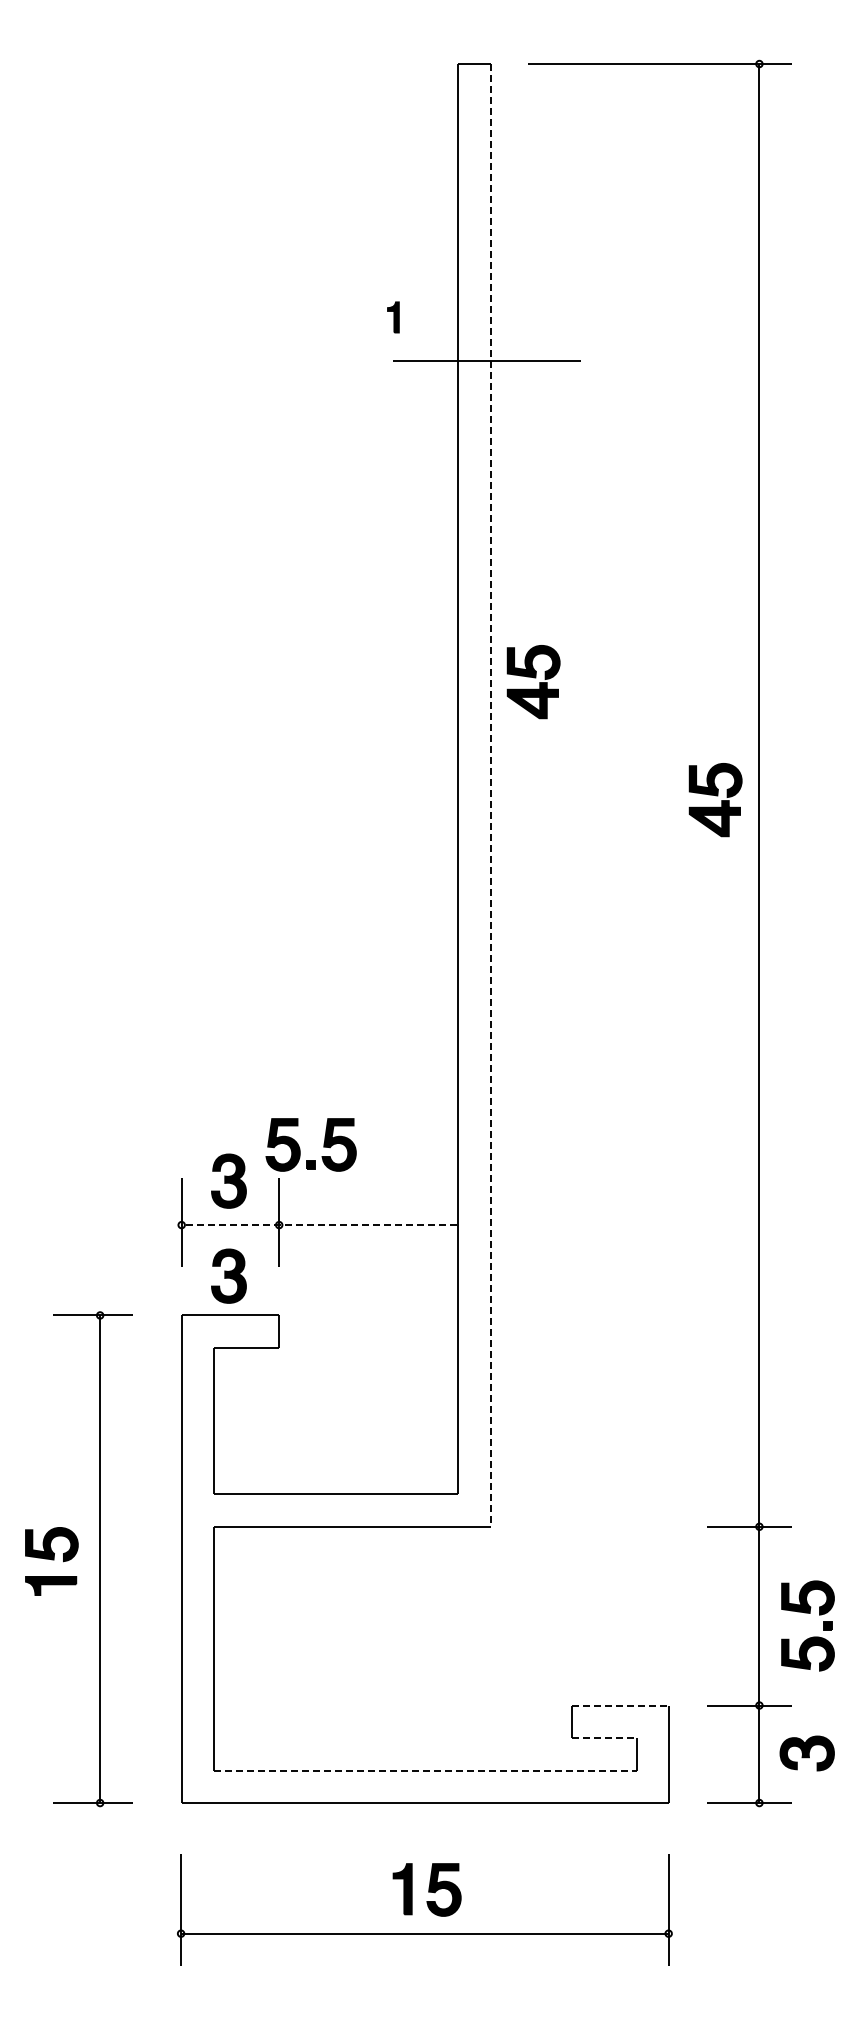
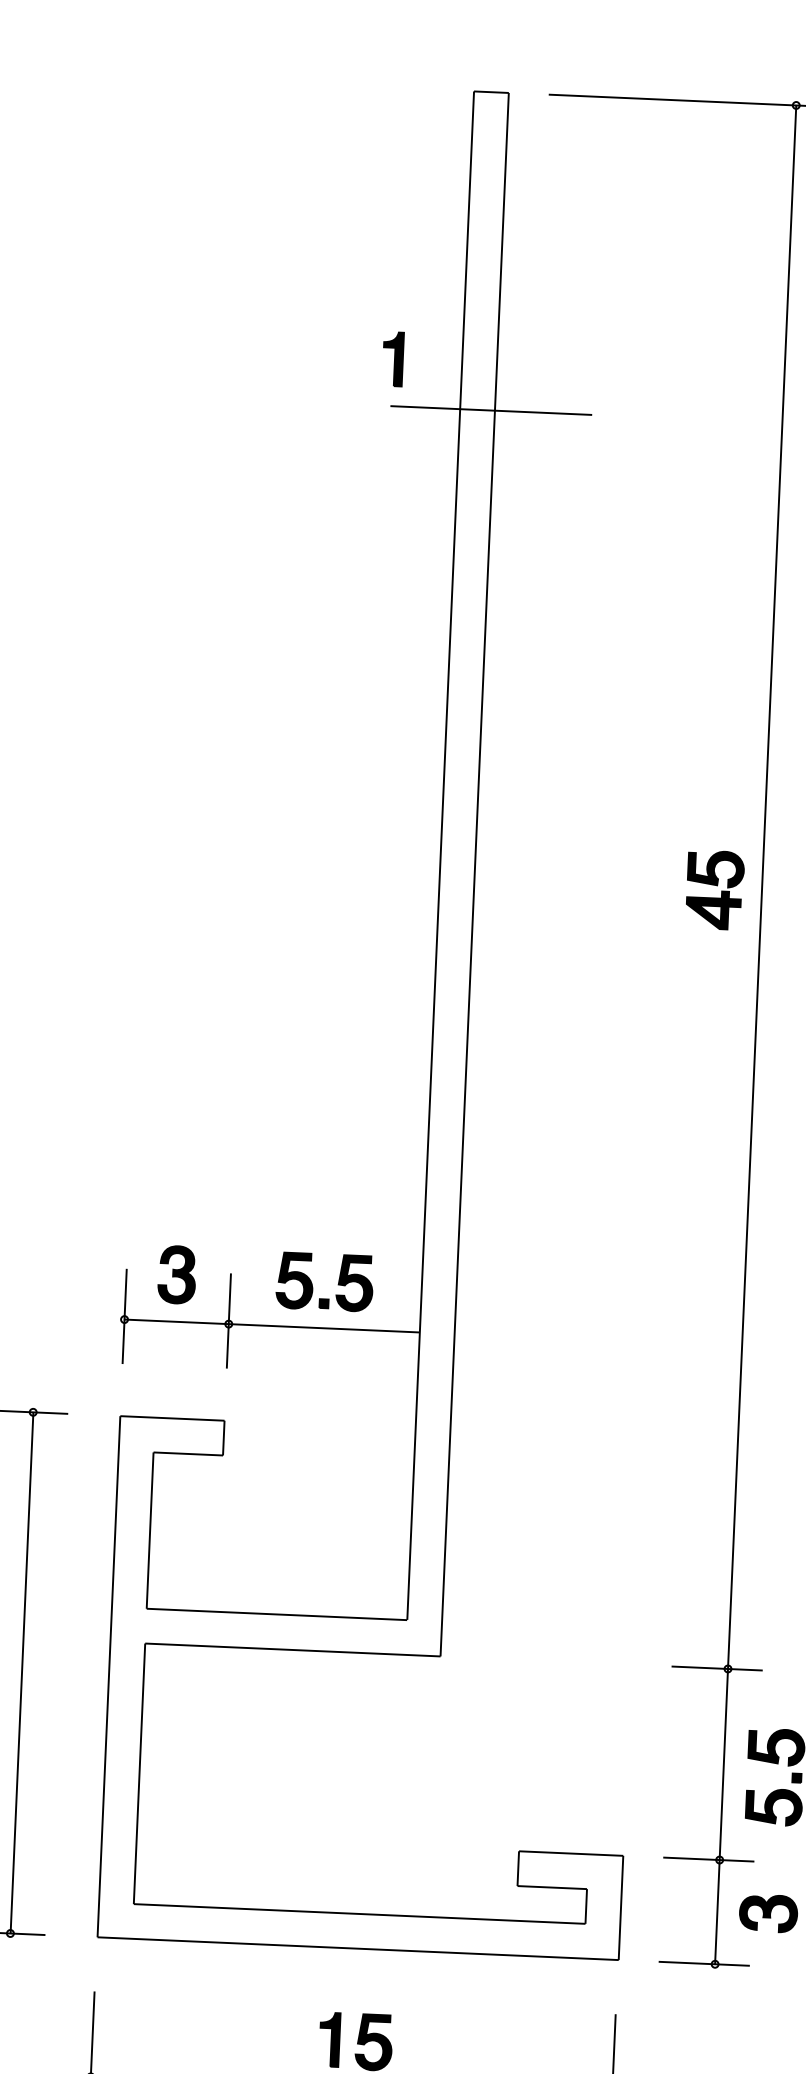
part: (393, 317) -> (393, 359), size x1.67
part: (533, 682) -> (525, 756), removed
line: (490, 795) -> (474, 874), dashed -> solid
part: (300, 1148) -> (313, 1285), moved
line: (318, 1225) -> (270, 1326), dashed -> solid
part: (228, 1275) -> (172, 1375), removed
line: (620, 1705) -> (571, 1853), dashed -> solid
line: (604, 1738) -> (552, 1888), dashed -> solid
line: (425, 1770) -> (359, 1913), dashed -> solid

